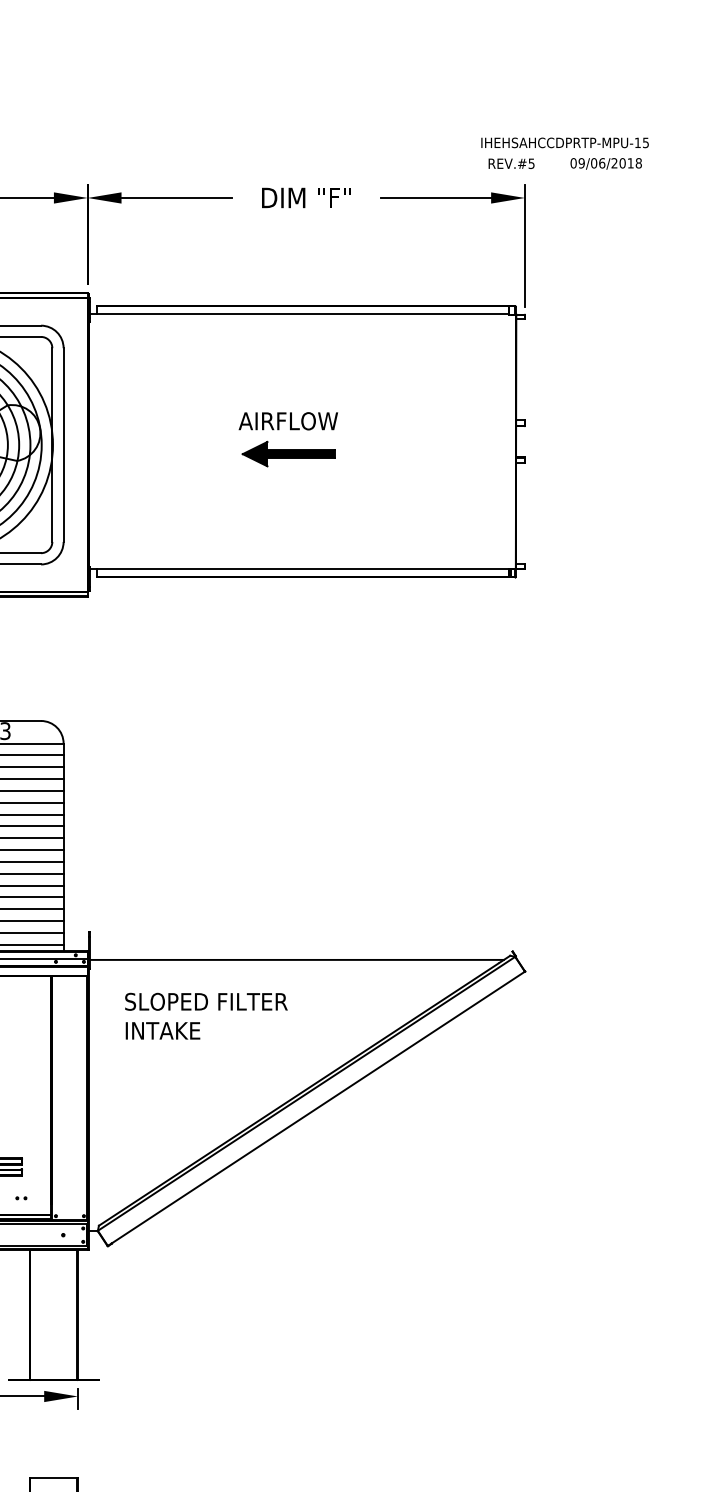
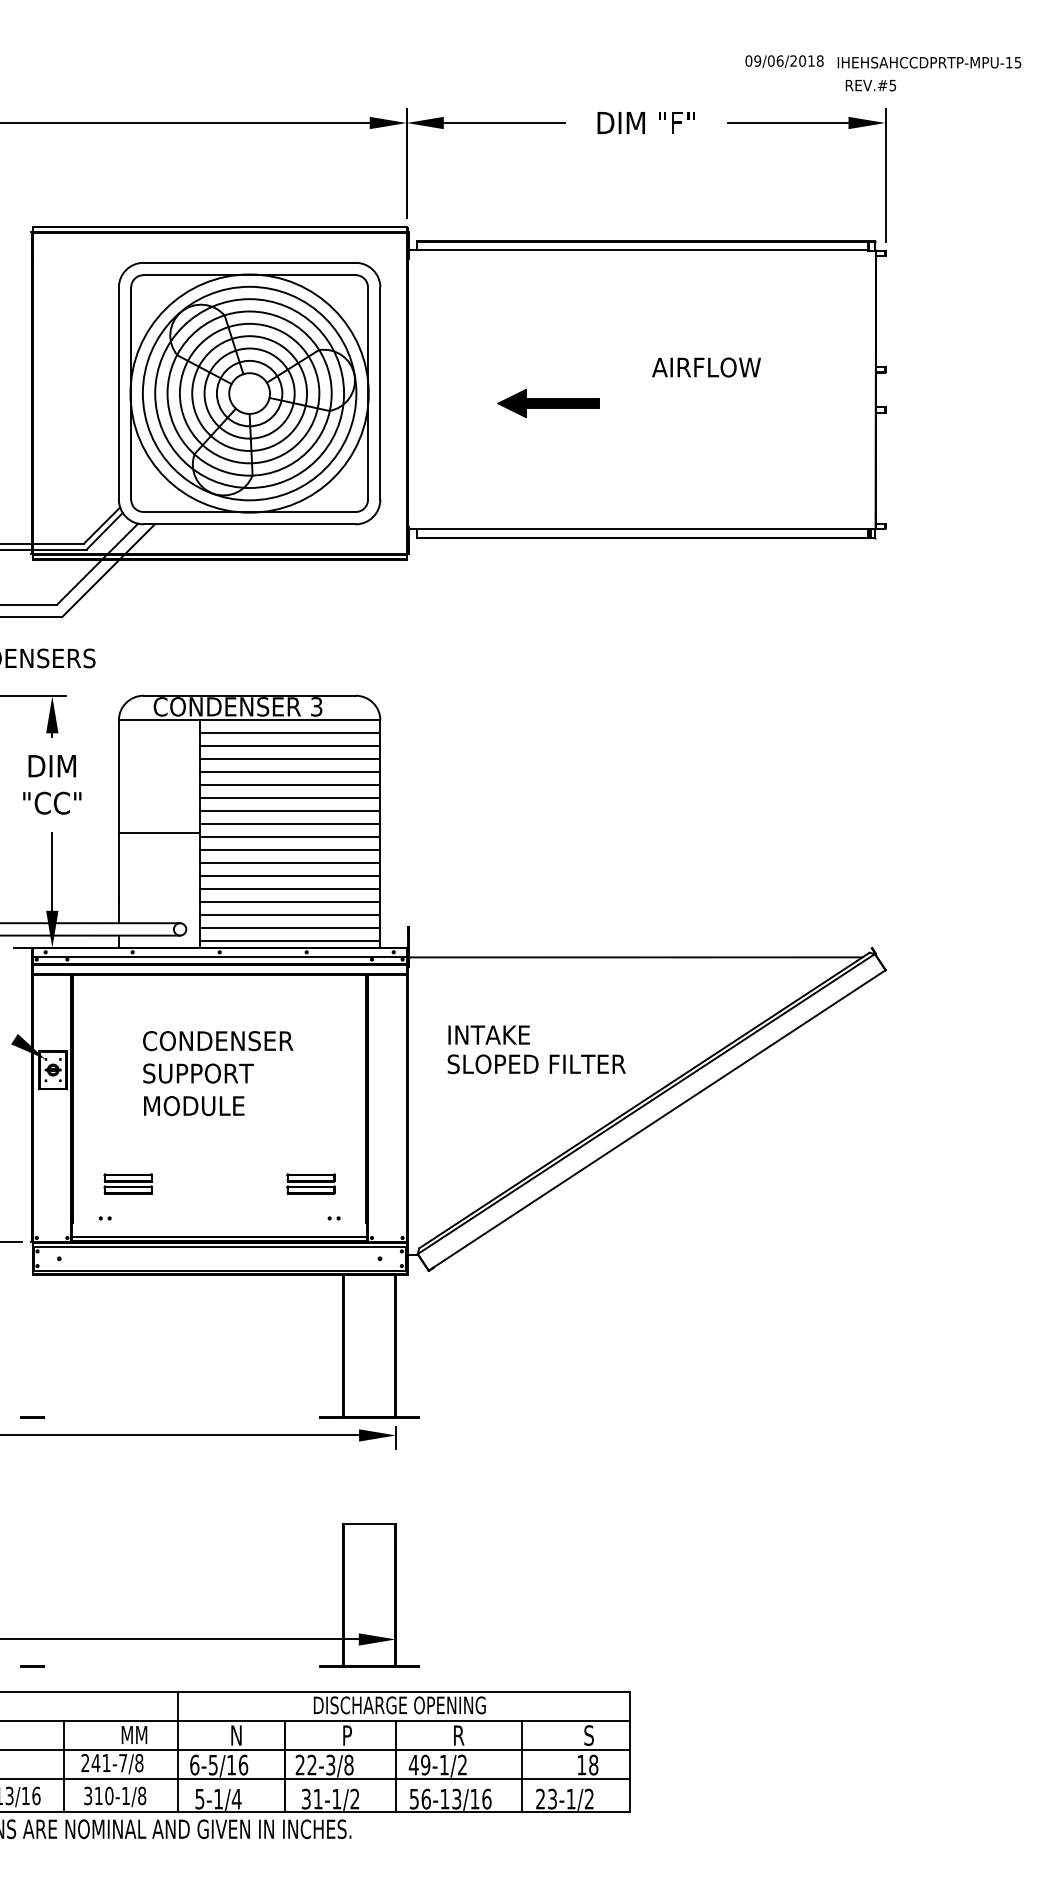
text: (606, 163) -> (784, 61), moved
text: (288, 421) -> (706, 367), moved
part: (288, 454) -> (548, 403), moved
text: (206, 1002) -> (536, 1064), moved

